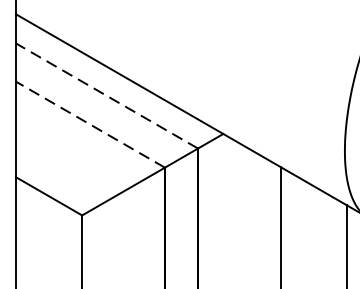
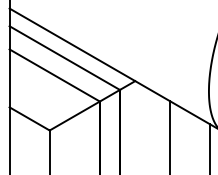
line: (106, 96) -> (64, 58), dashed -> solid
line: (90, 124) -> (54, 75), dashed -> solid

